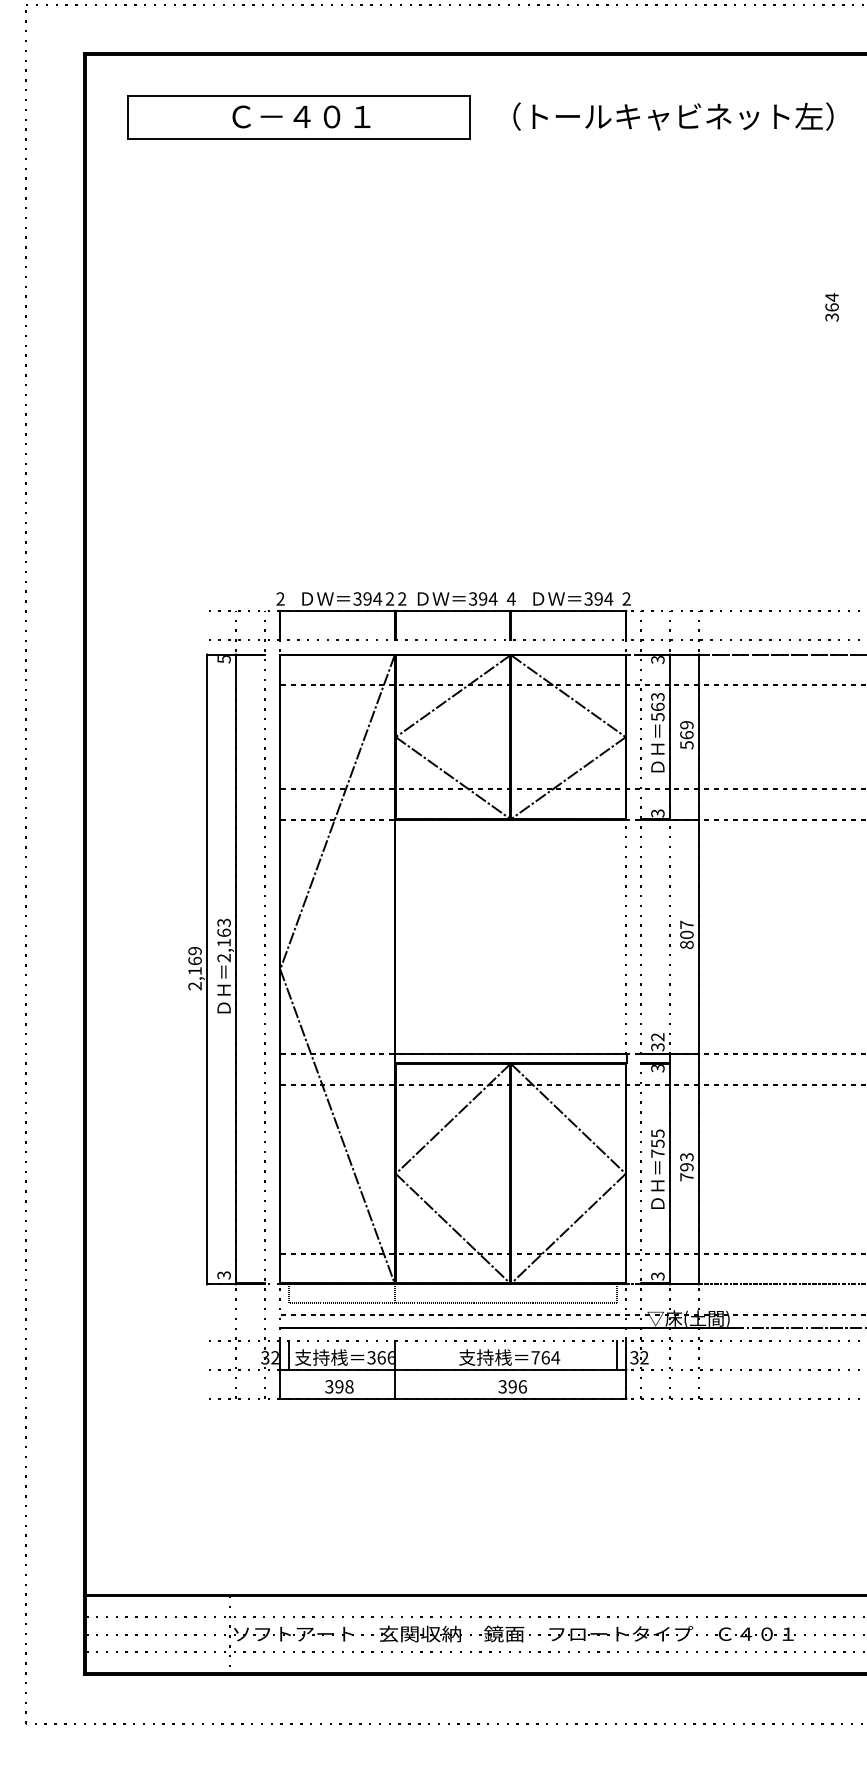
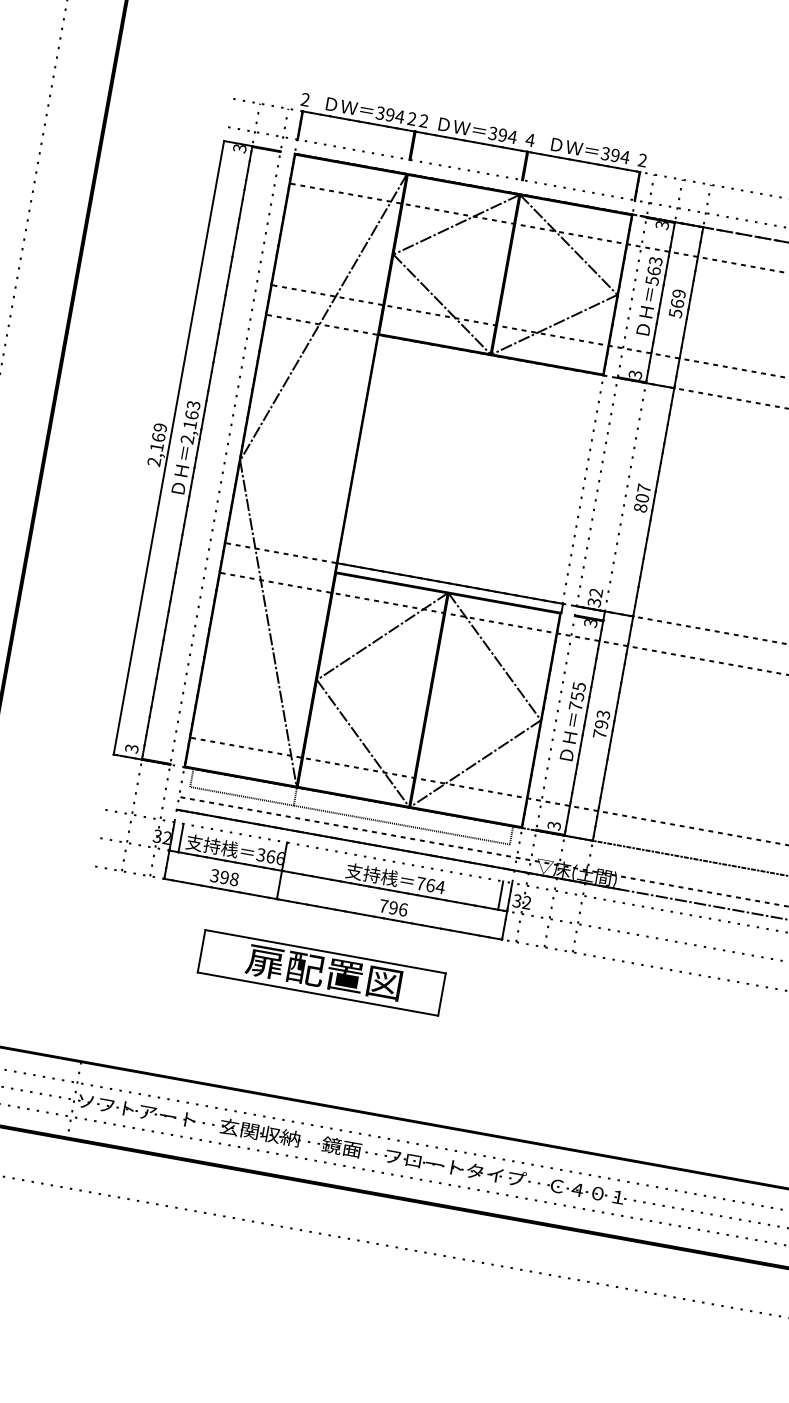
text: (223, 659) -> (239, 148), 5 -> 3
text: (502, 1386) -> (383, 905), 396 -> 796
part: (452, 1463) -> (321, 972), added

